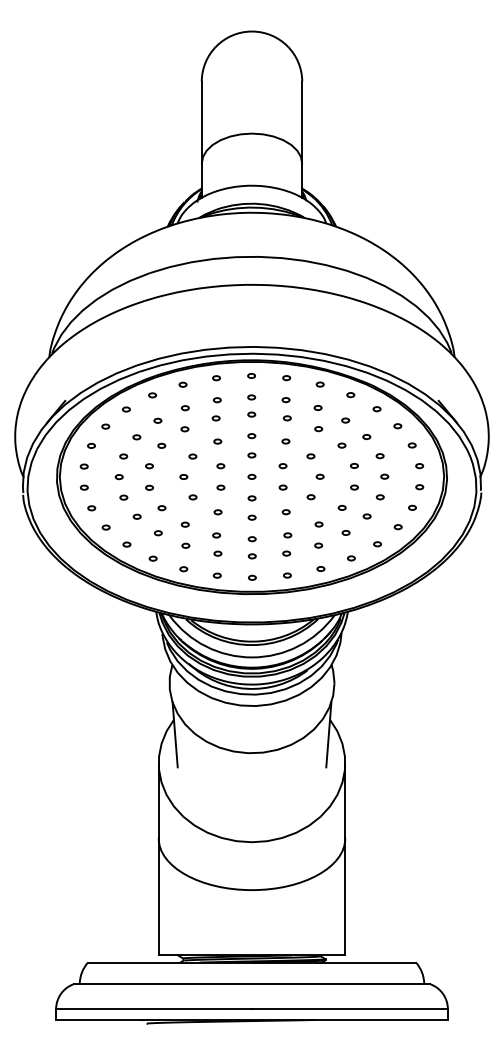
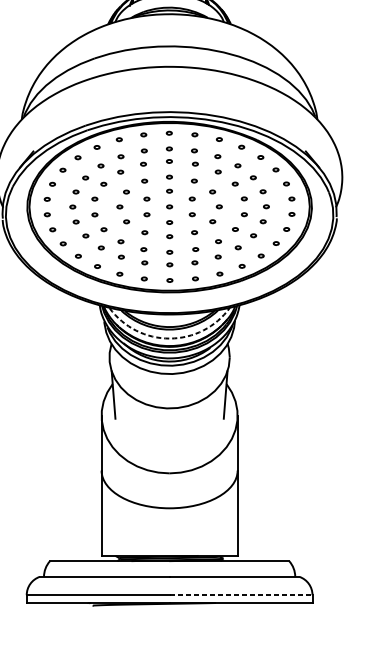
arc: (252, 657) -> (169, 338), solid -> dashed
line: (349, 1009) -> (240, 595), solid -> dashed

